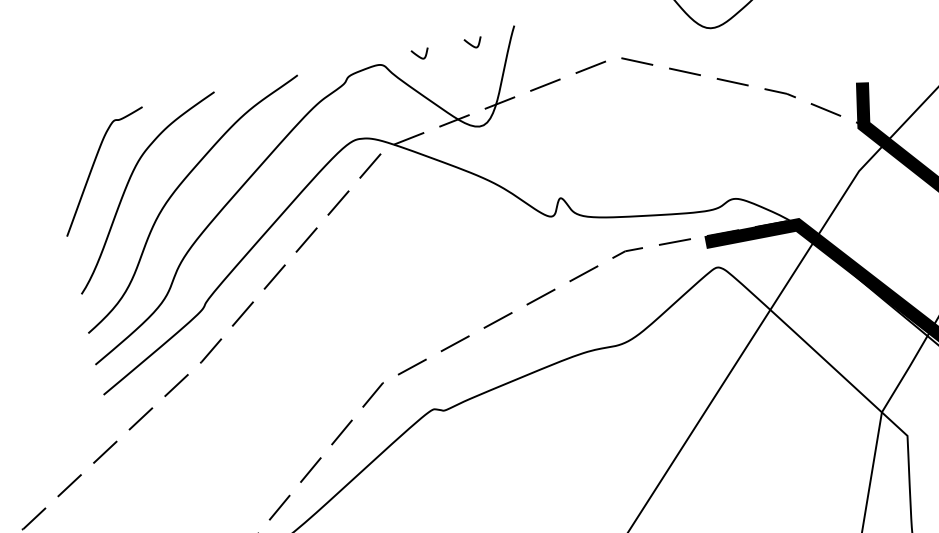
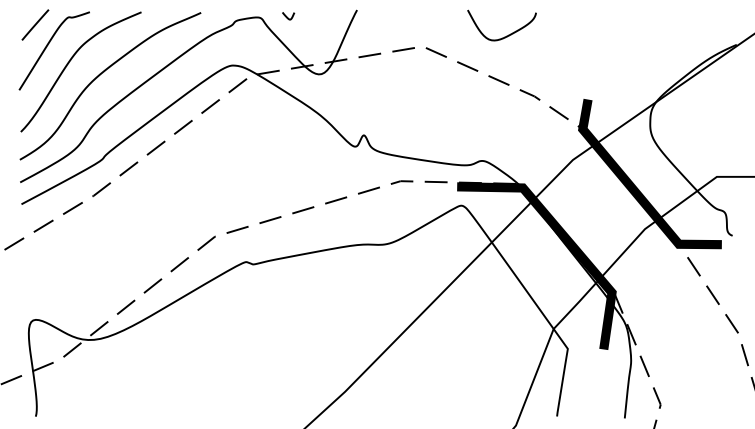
curve: (472, 43) -> (325, 16), removed
line: (70, 140) -> (35, 24), added

